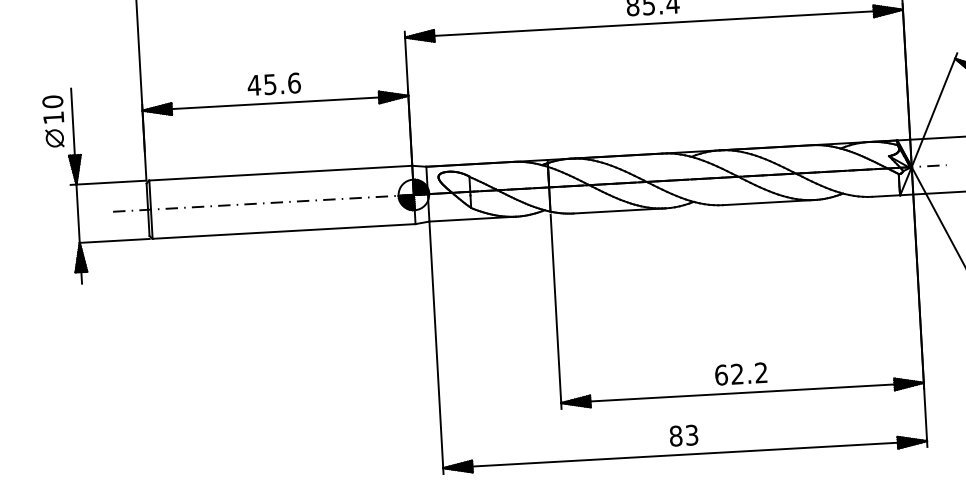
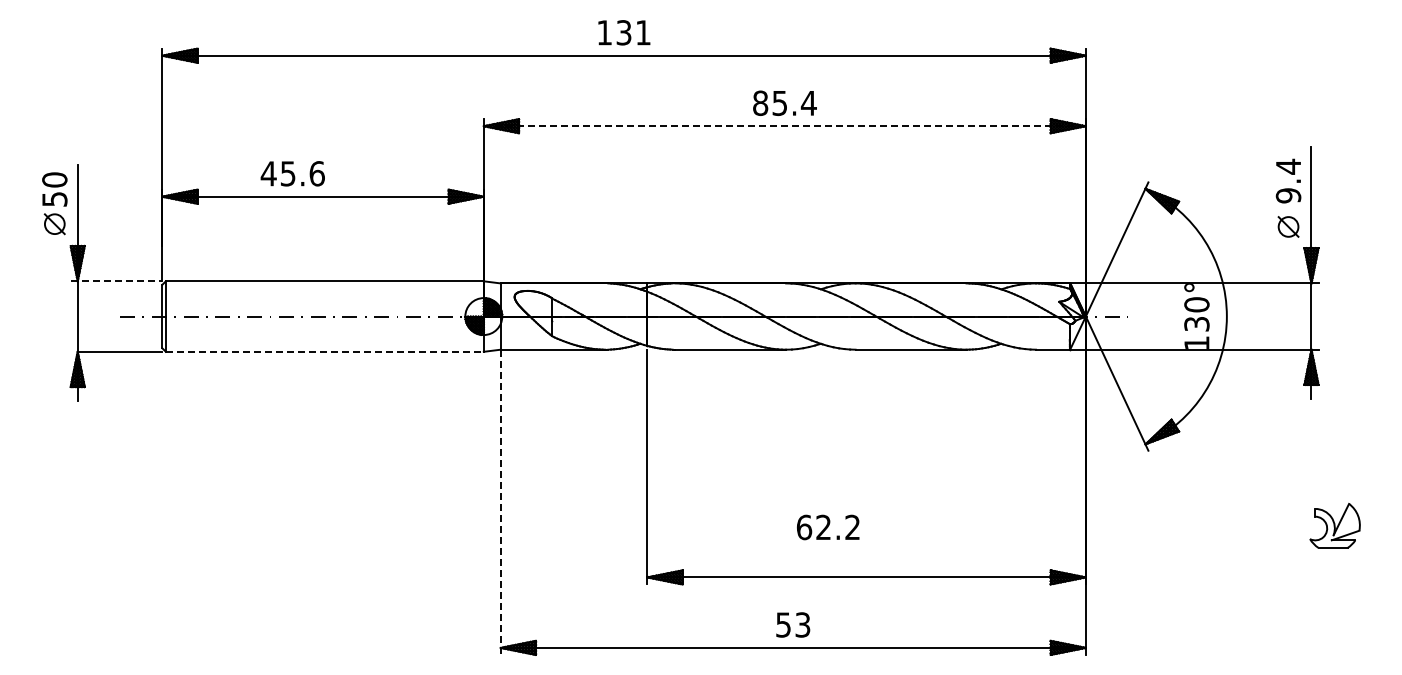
line: (654, 23) -> (785, 126), solid -> dashed
text: (273, 84) -> (292, 173), moved
text: (53, 118) -> (54, 199), 10 -> 50
line: (108, 182) -> (116, 281), solid -> dashed
line: (283, 231) -> (324, 351), solid -> dashed
line: (436, 347) -> (500, 502), solid -> dashed
text: (741, 374) -> (828, 527), moved
text: (675, 435) -> (783, 624), 83 -> 53

